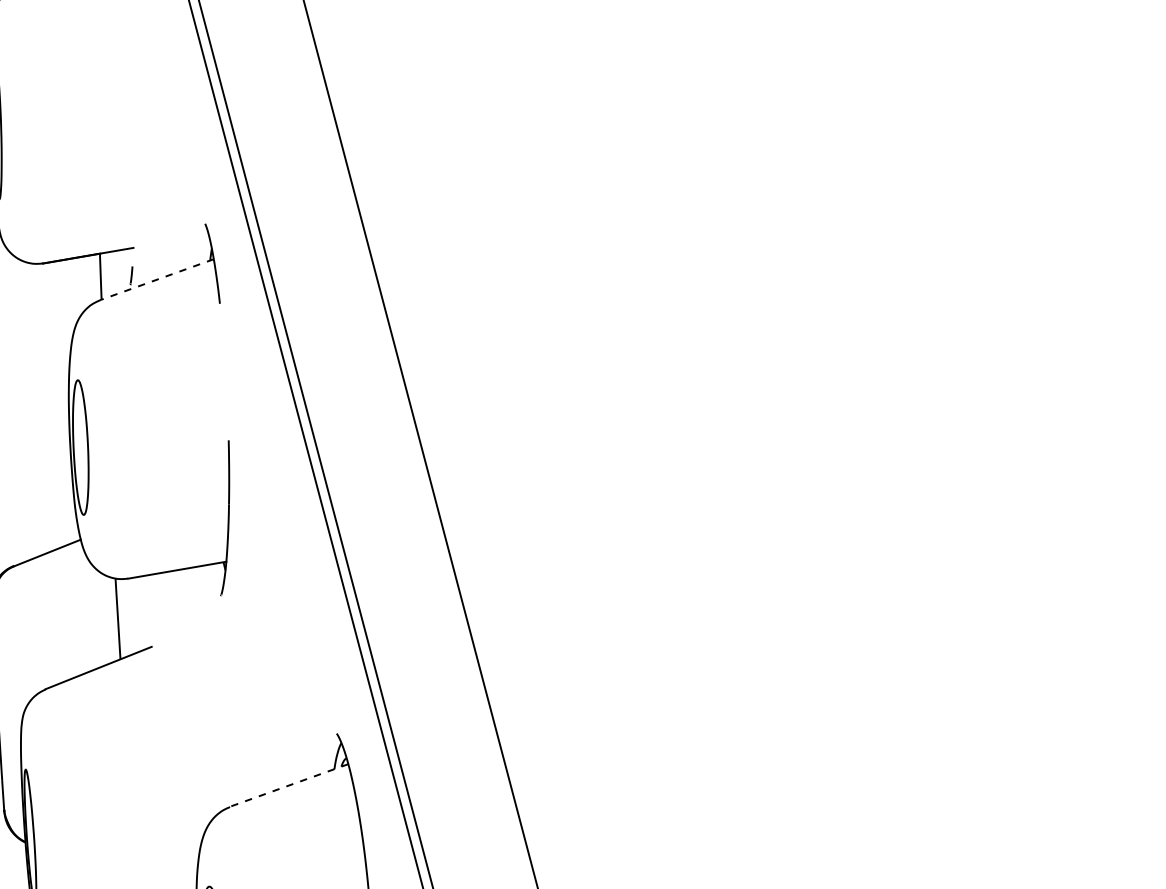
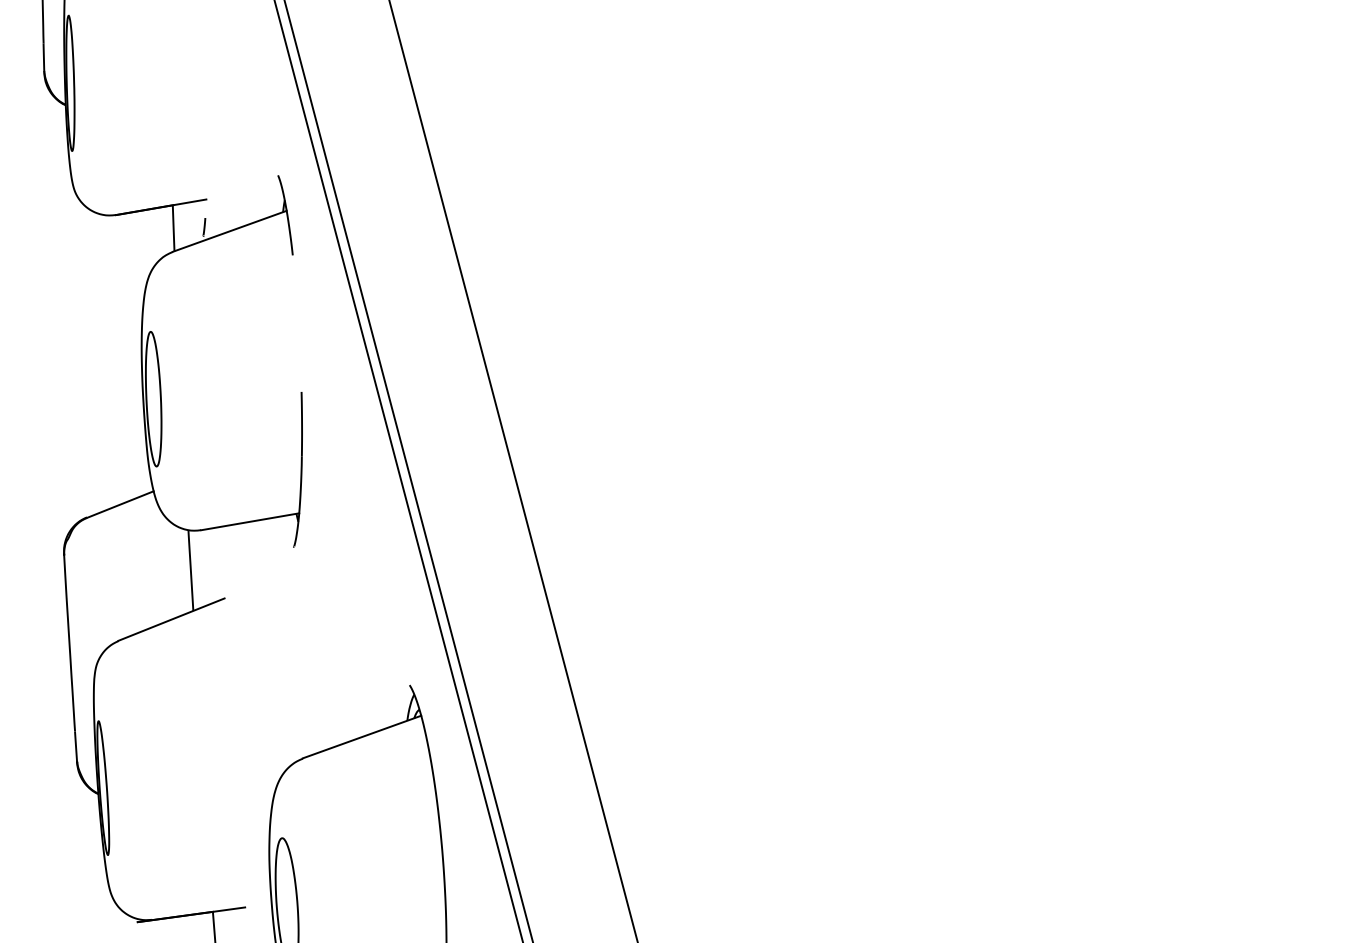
line: (156, 279) -> (229, 231), dashed -> solid
line: (289, 785) -> (362, 737), dashed -> solid

